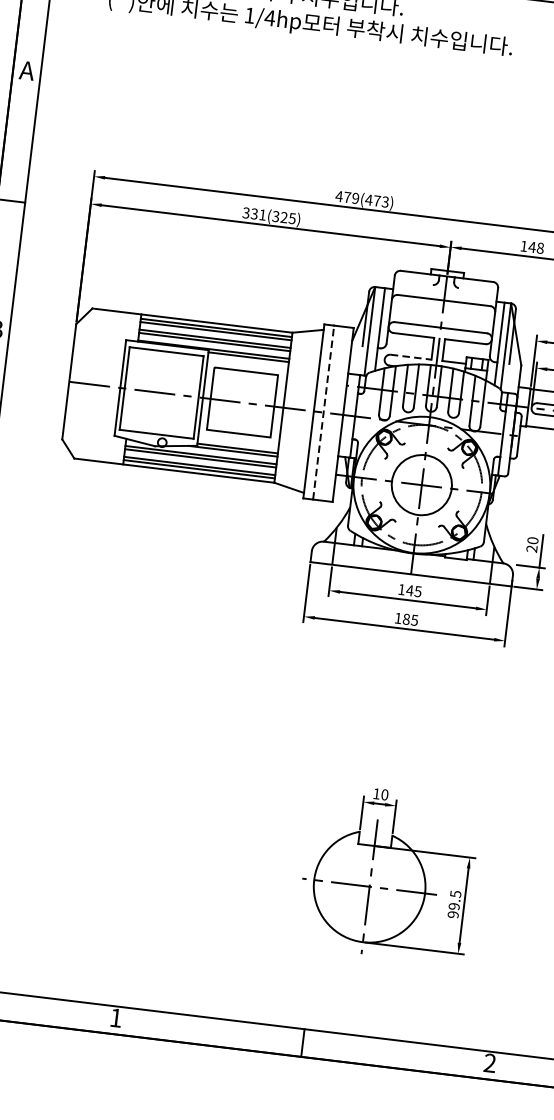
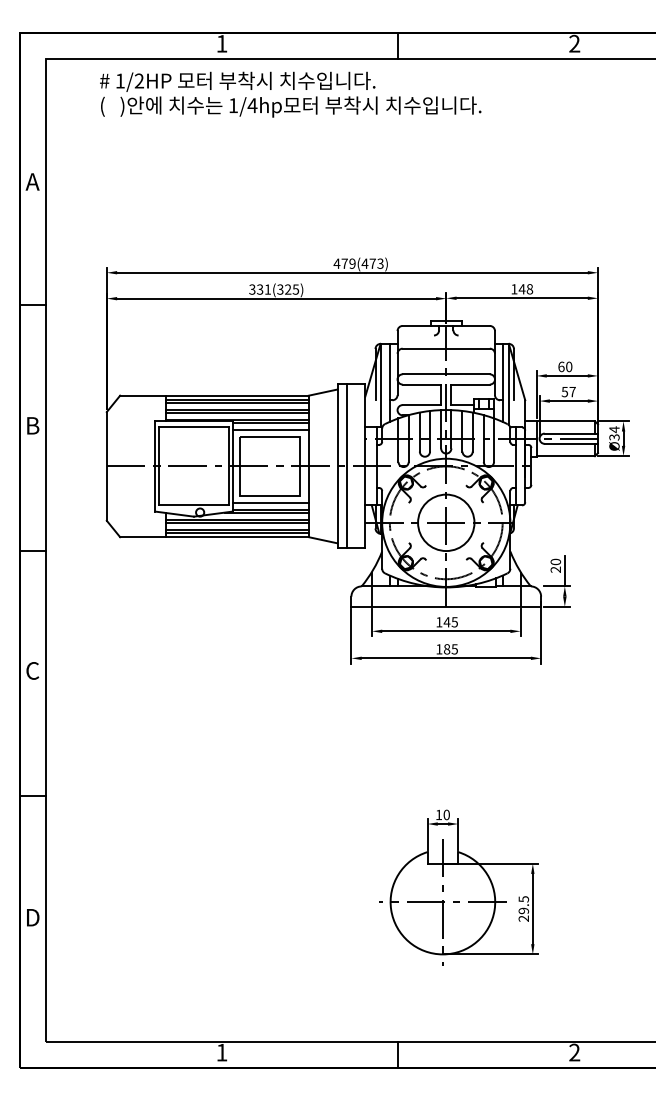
line: (411, 357) -> (422, 405), dashed -> solid
line: (247, 363) -> (270, 429), added
line: (323, 411) -> (346, 465), dashed -> solid
line: (238, 442) -> (270, 503), added
text: (454, 914) -> (524, 918), 99.5 -> 29.5

